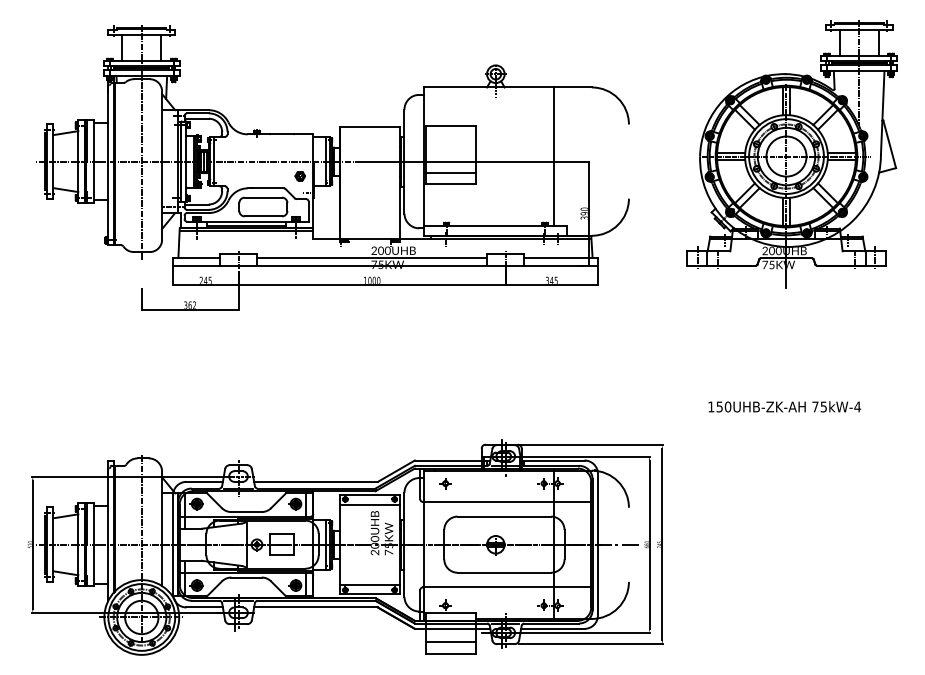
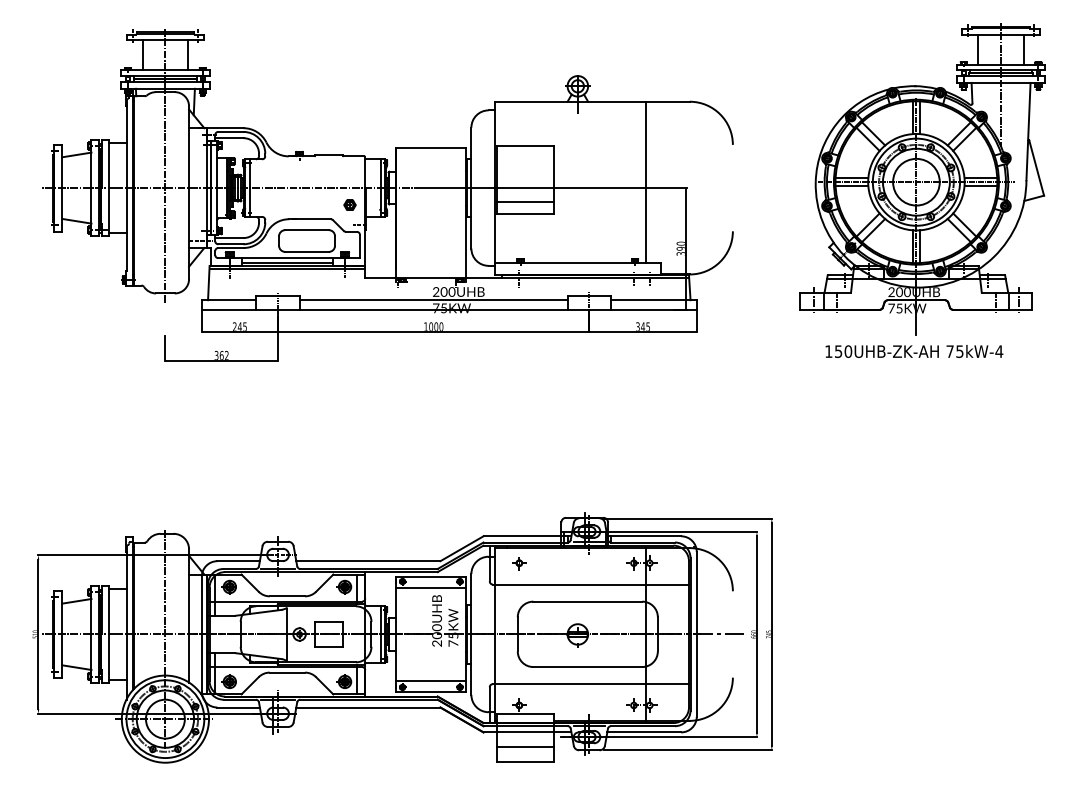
text: (784, 406) -> (914, 351), moved

